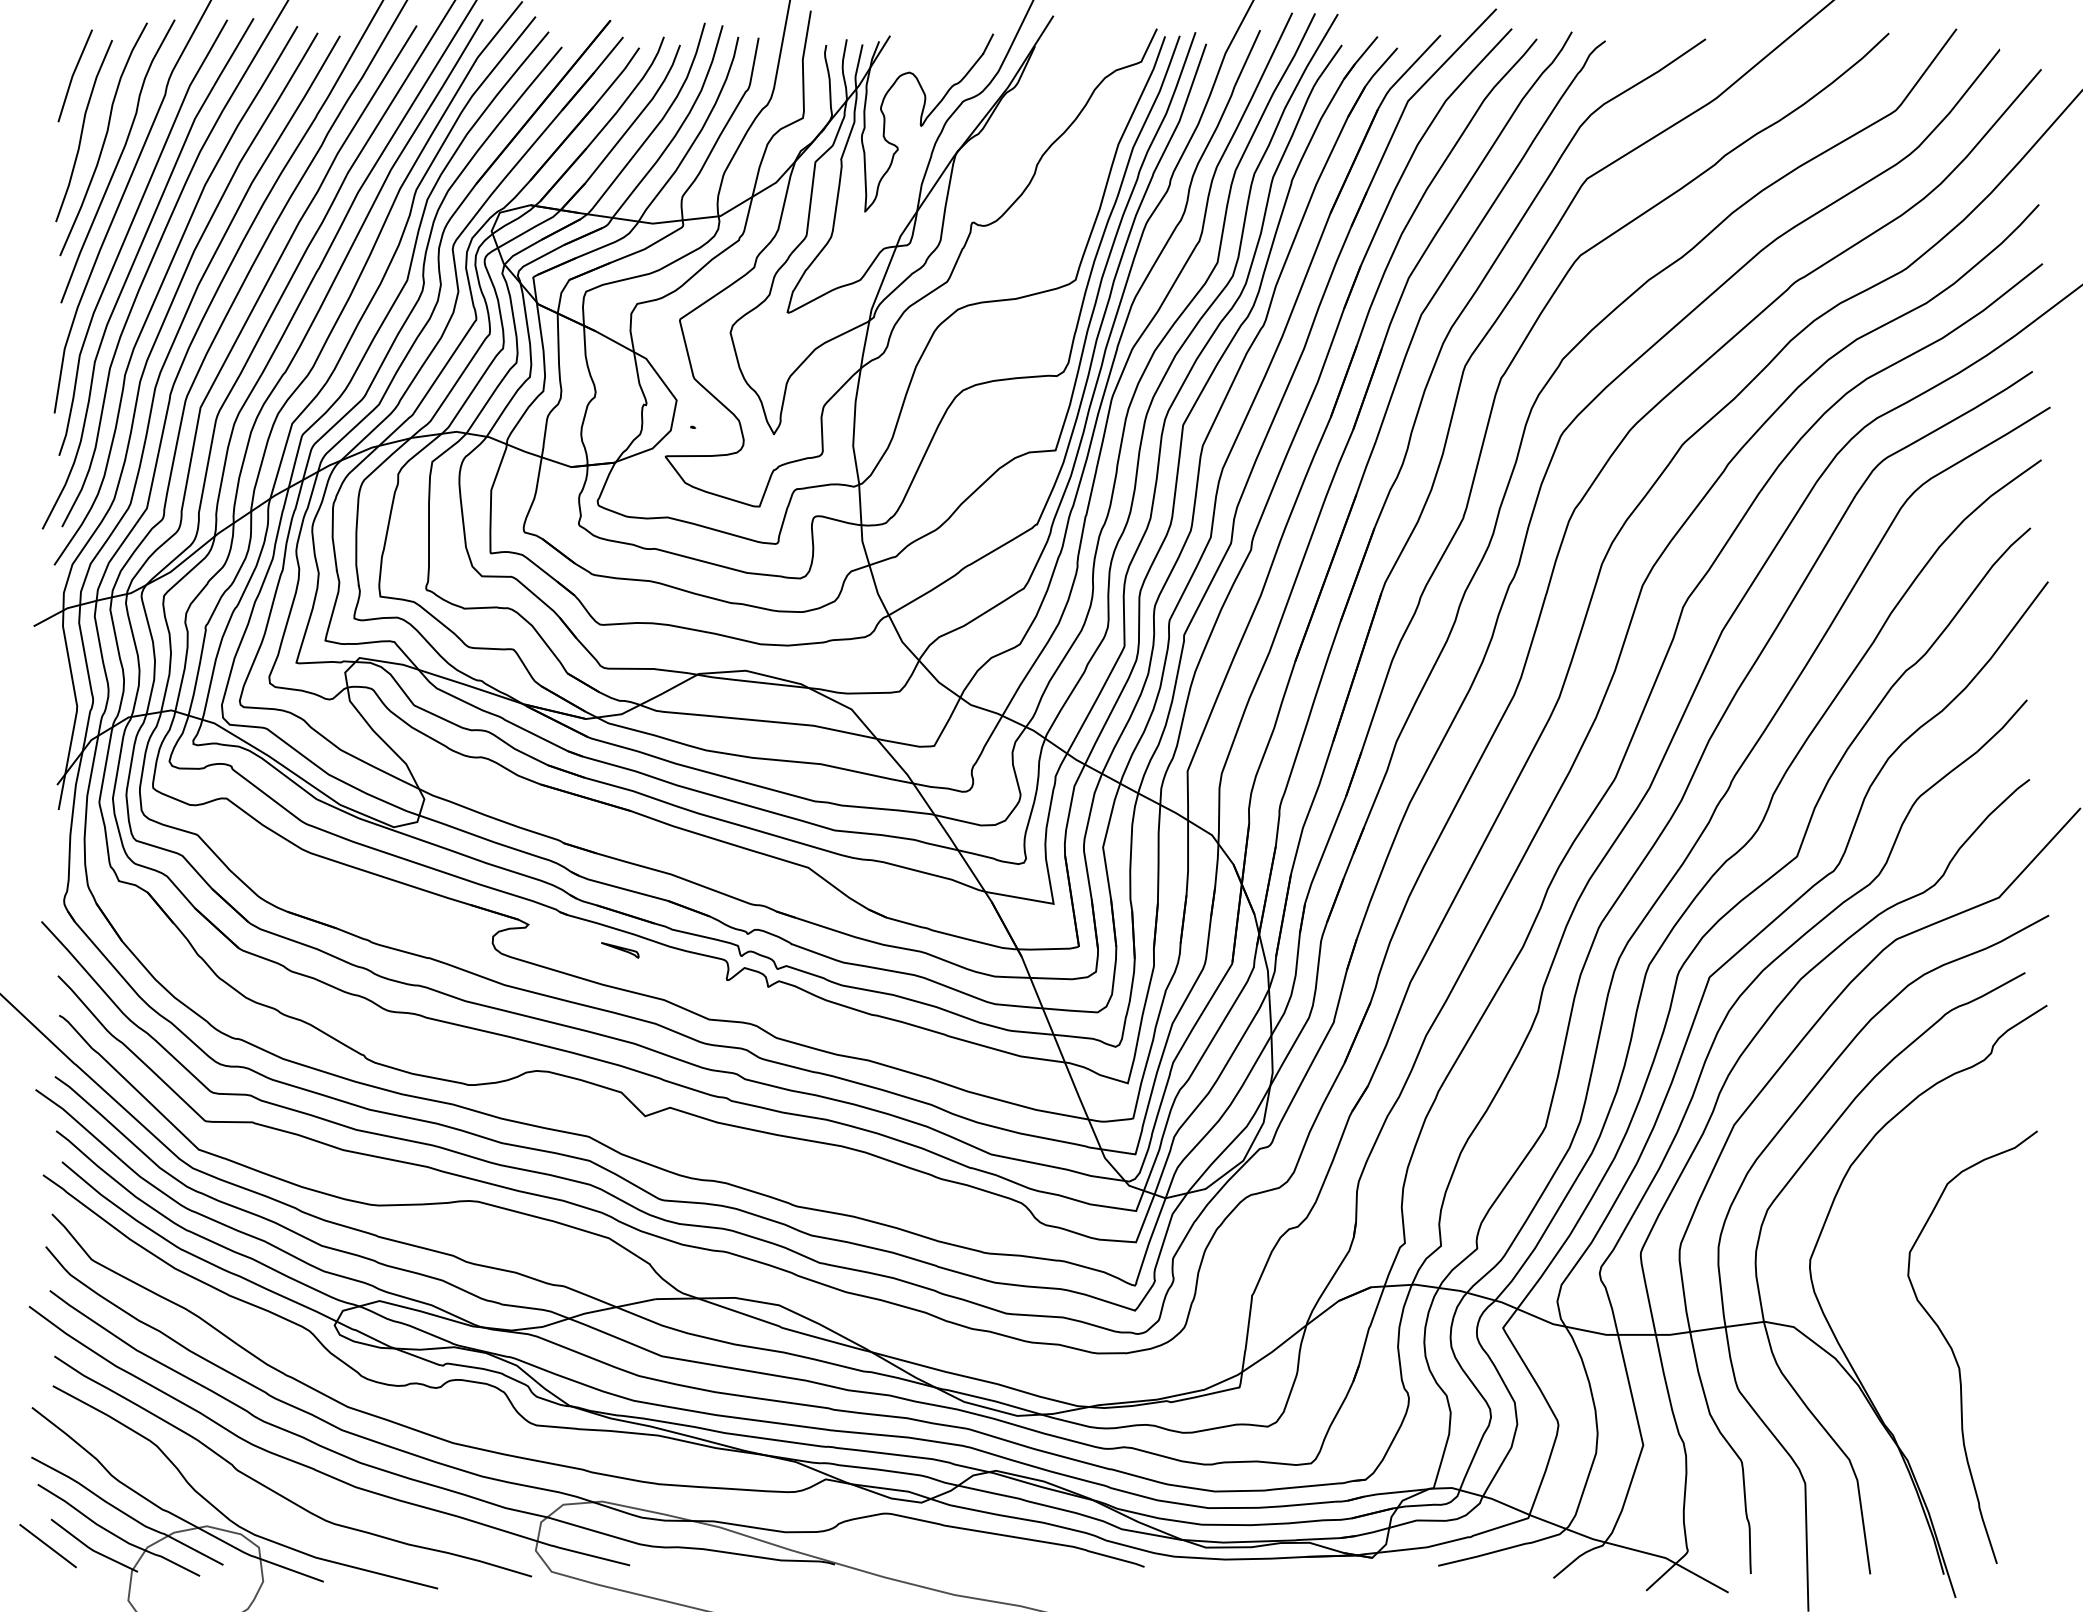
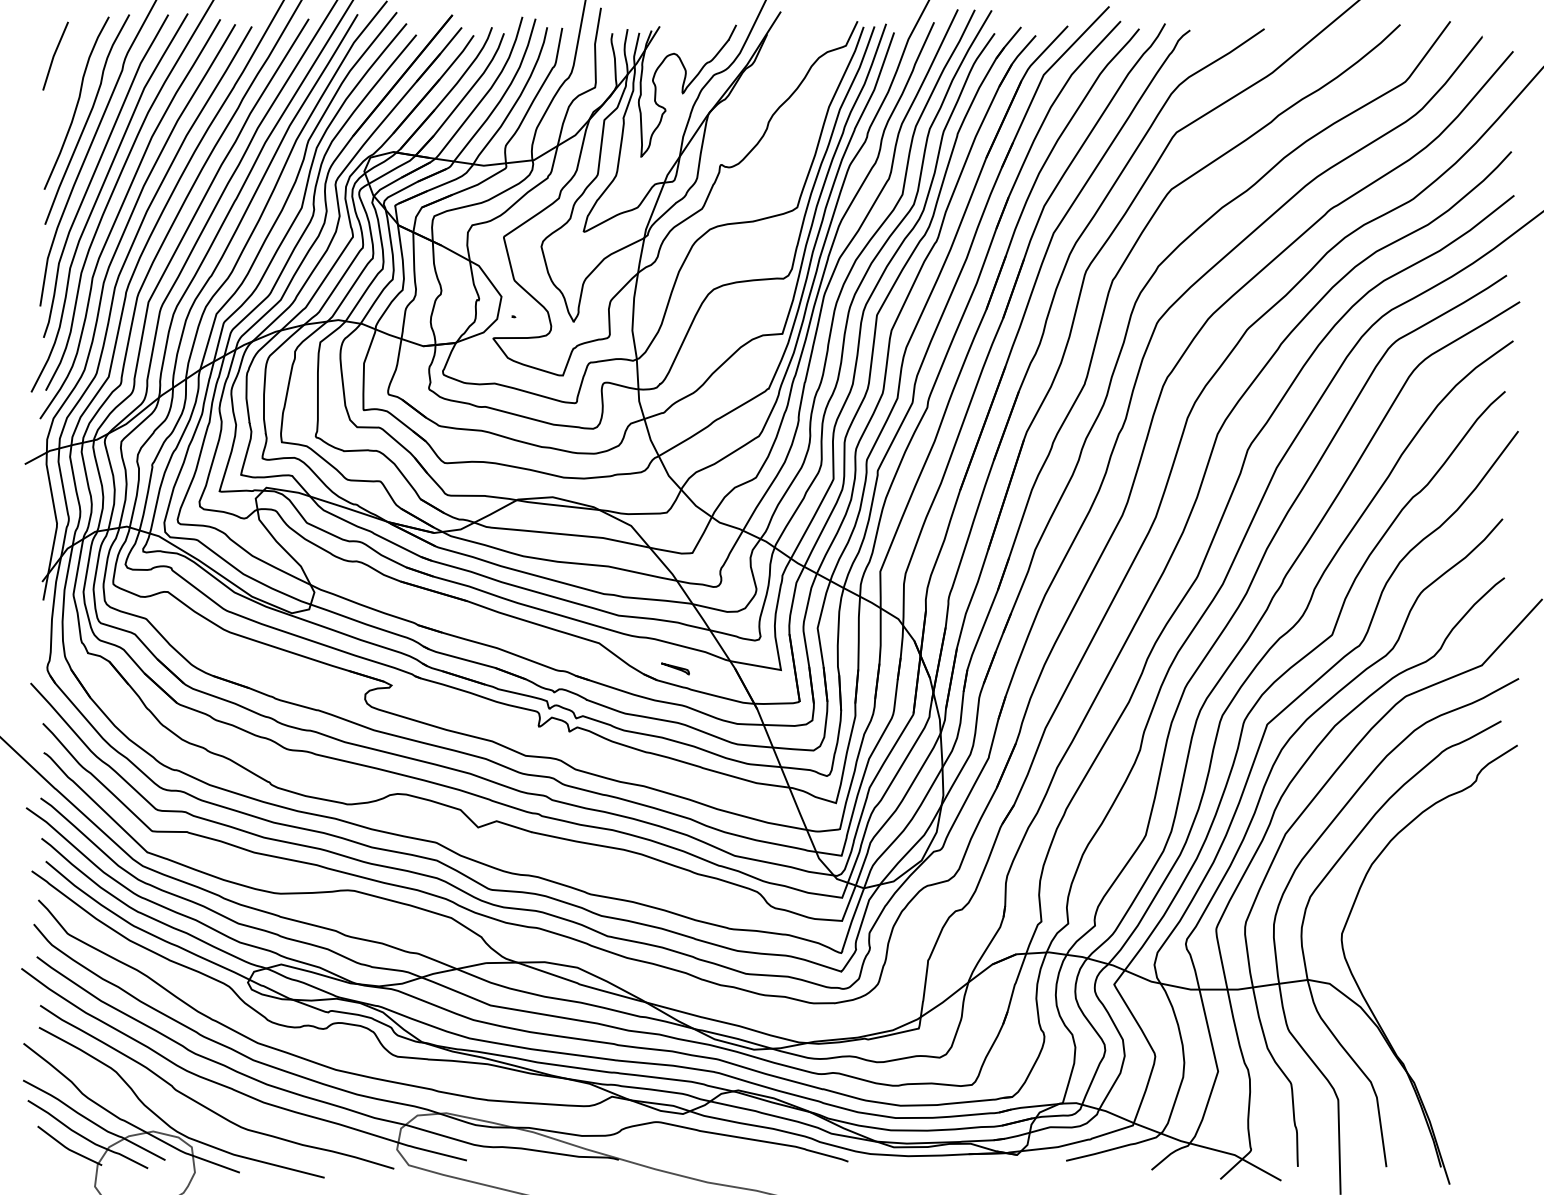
curve: (83, 130) -> (61, 96), removed
part: (620, 950) -> (675, 669), moved
curve: (1955, 1355) -> (1449, 1004), removed
line: (47, 1545) -> (35, 1145), removed

